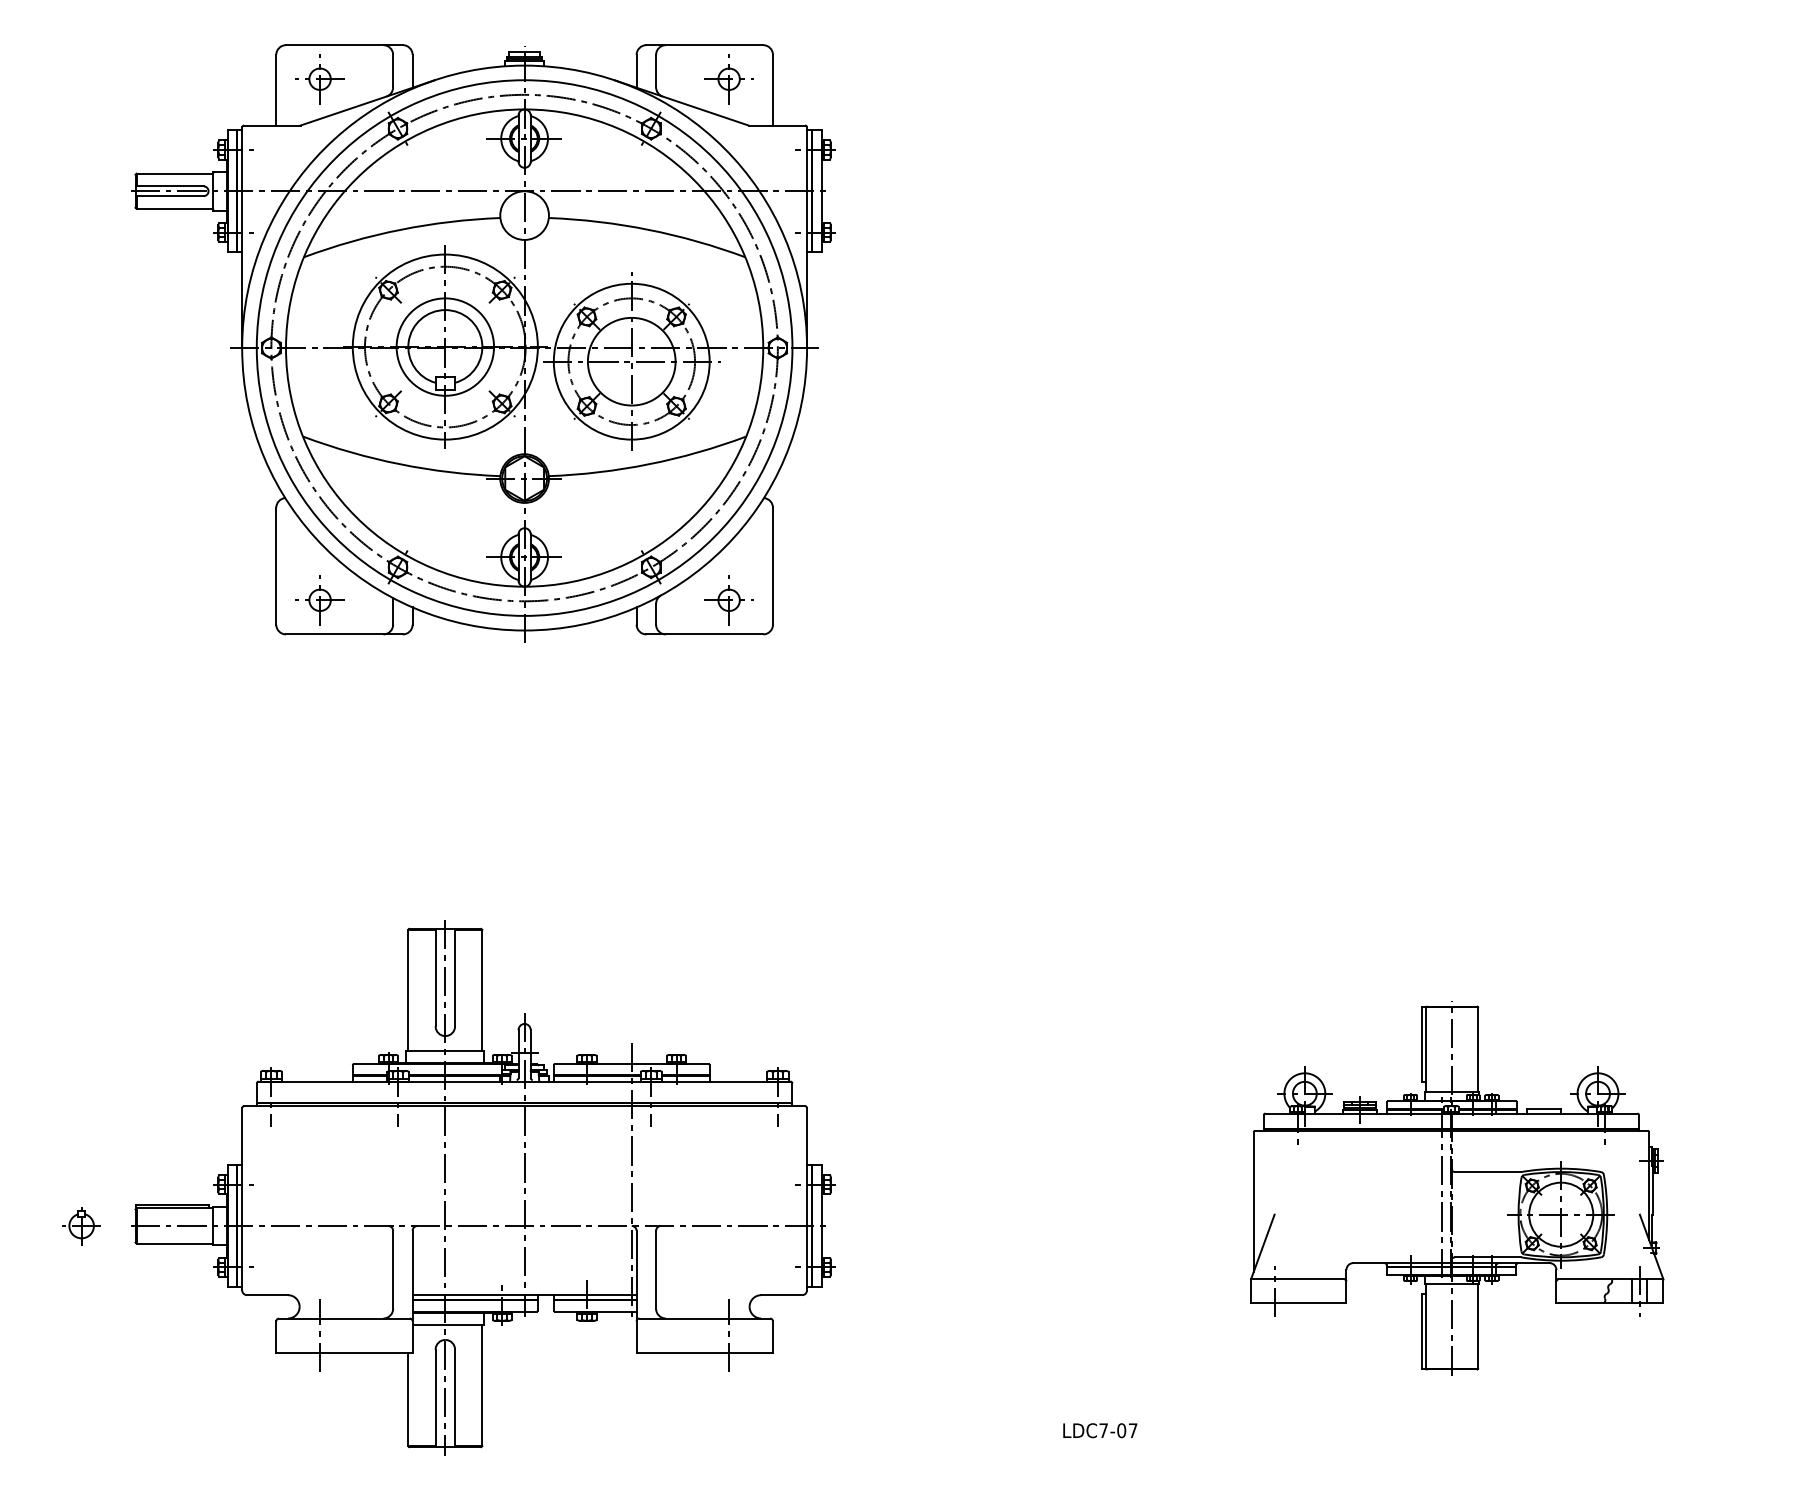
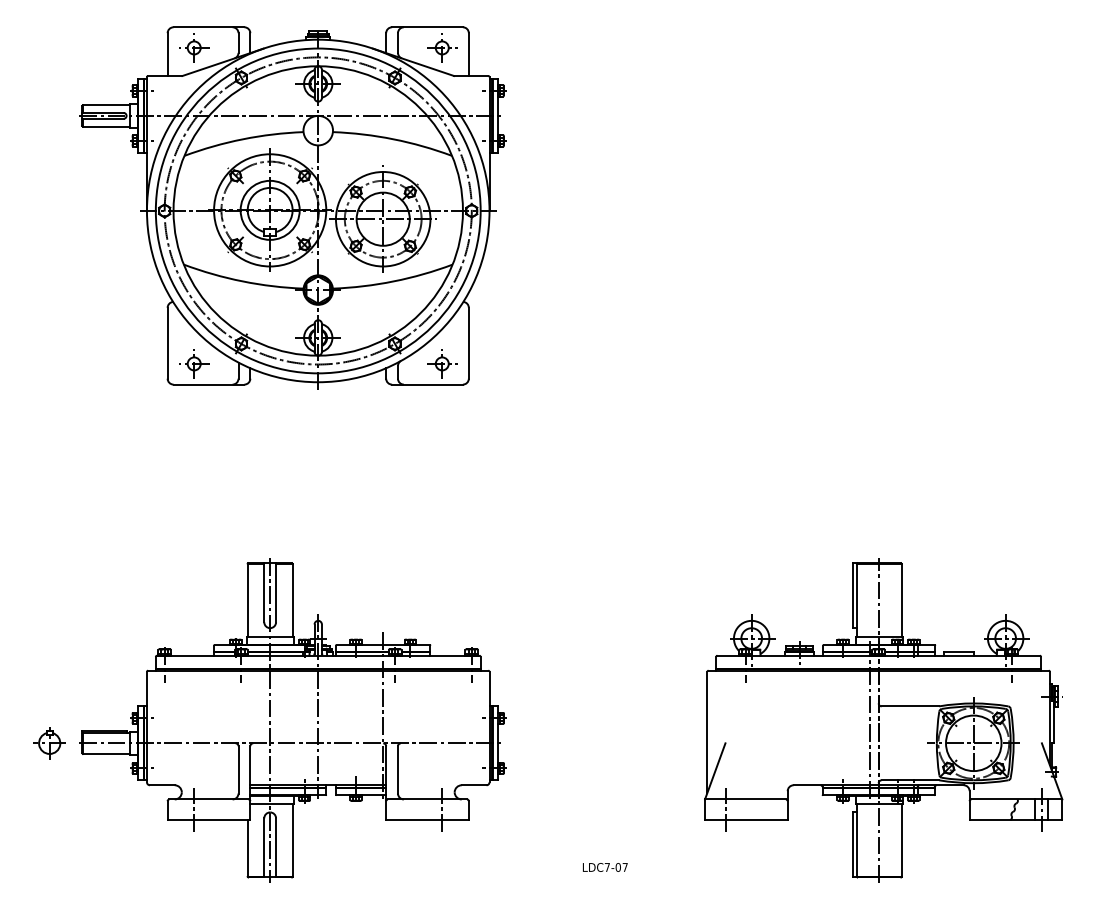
part: (1456, 1188) -> (883, 720), size x1.43
part: (81, 1226) -> (49, 743), size x1.43
text: (1100, 1430) -> (605, 867), moved

